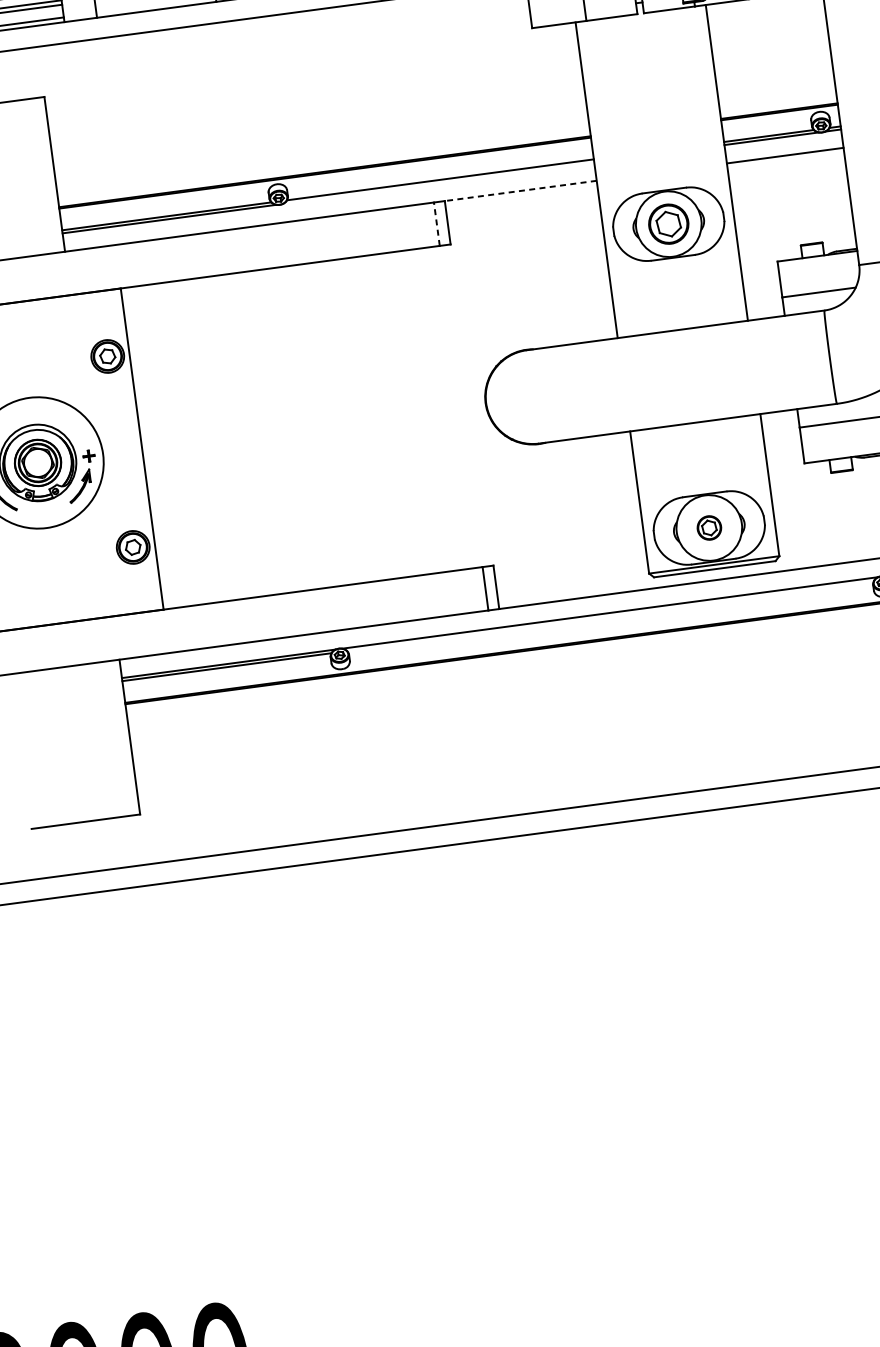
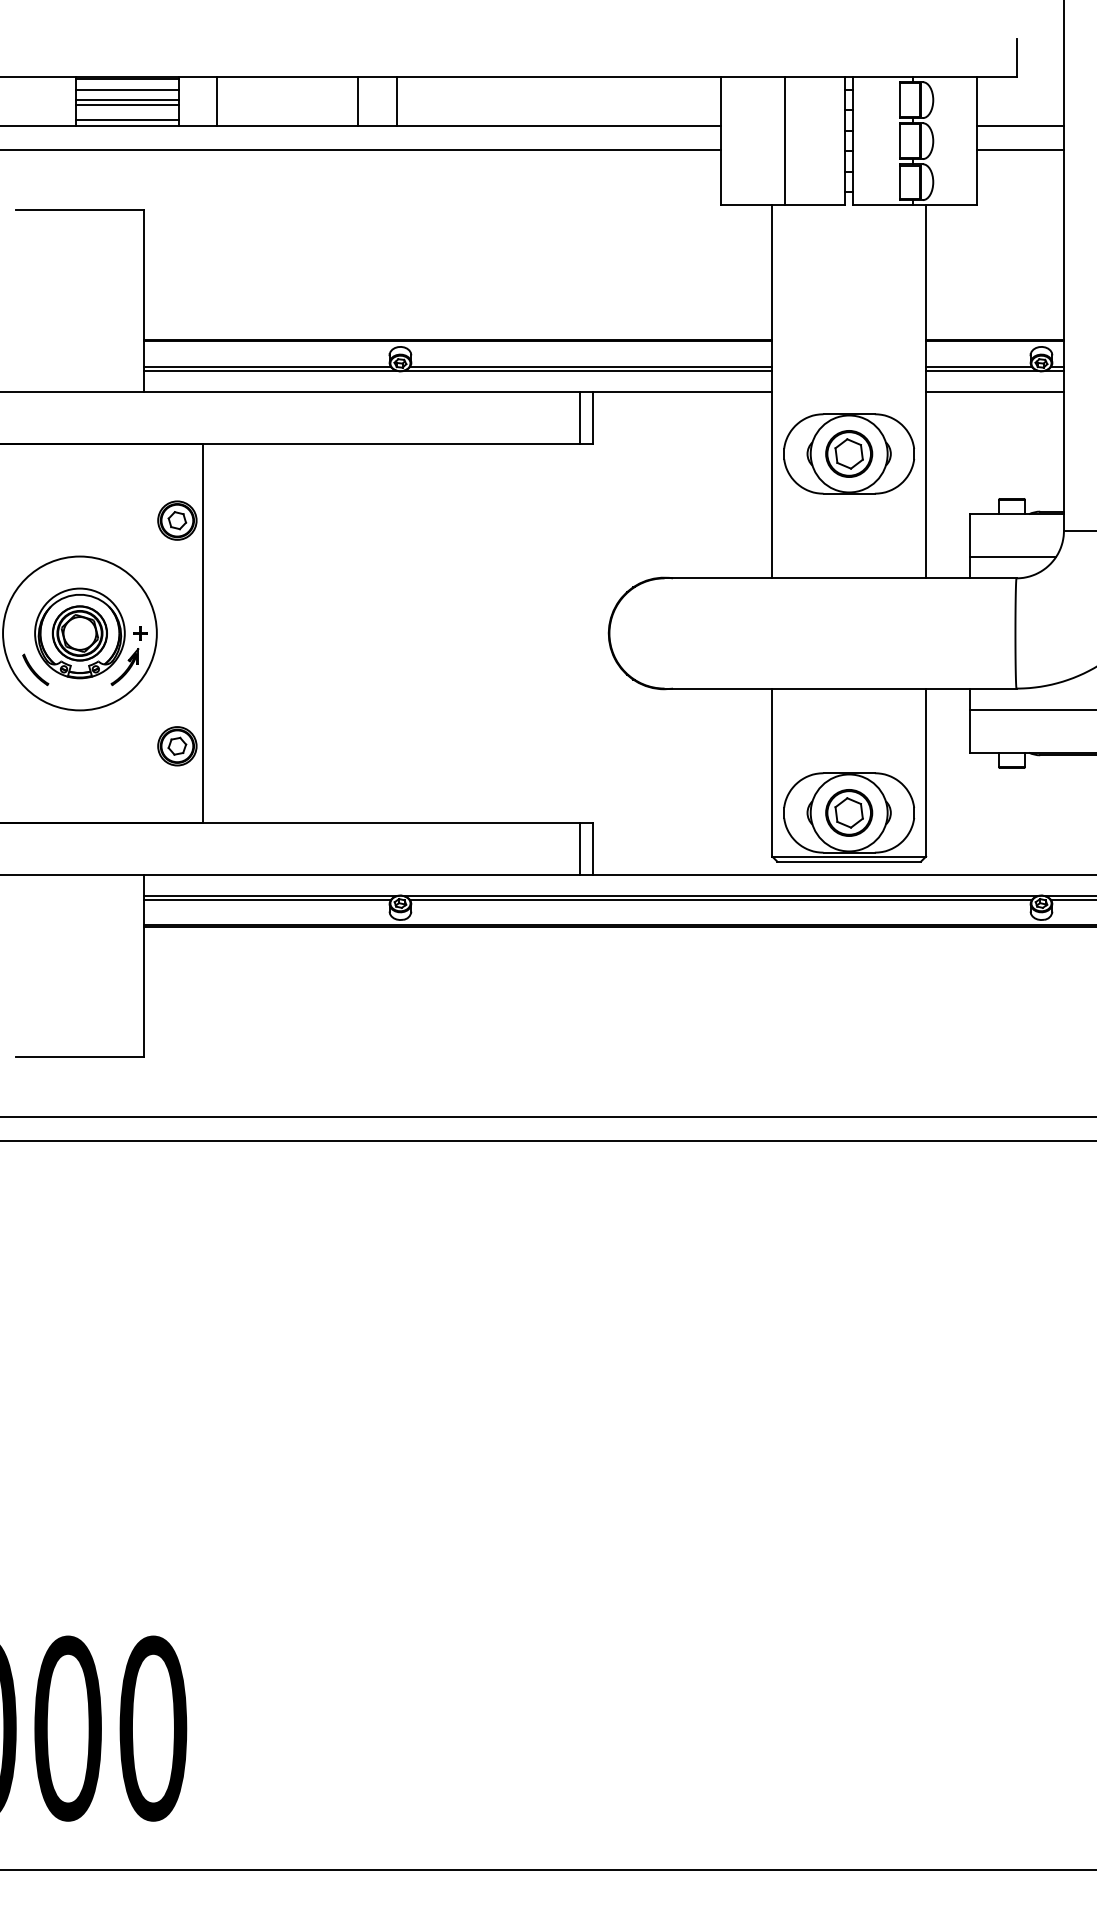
line: (438, 182) -> (588, 370), added
line: (520, 190) -> (682, 392), dashed -> solid
line: (436, 224) -> (579, 418), dashed -> solid
part: (709, 527) -> (849, 812), size x1.67
line: (610, 615) -> (720, 899), added

